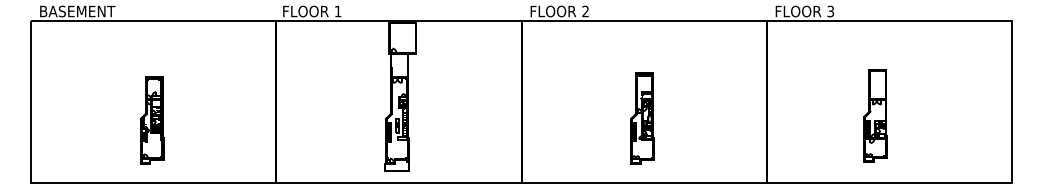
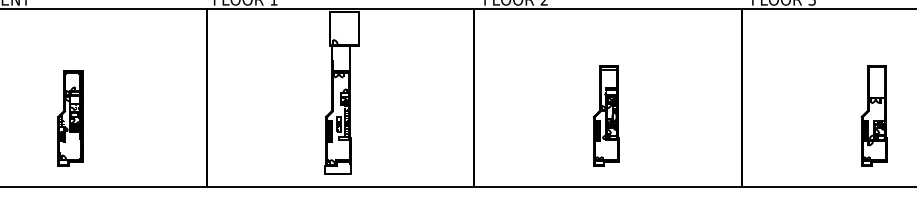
part: (875, 115) -> (874, 115), moved

